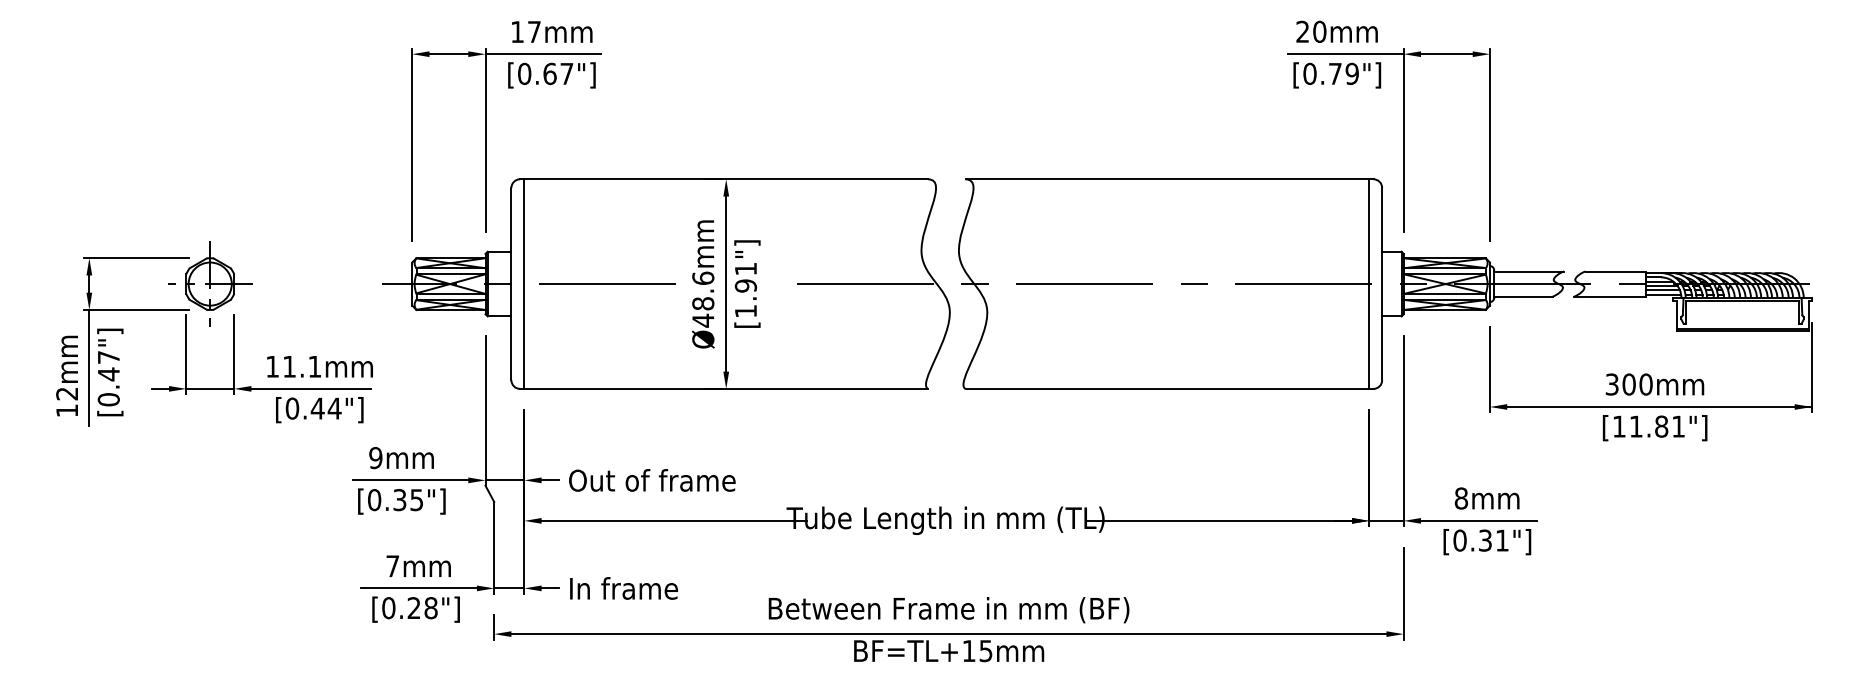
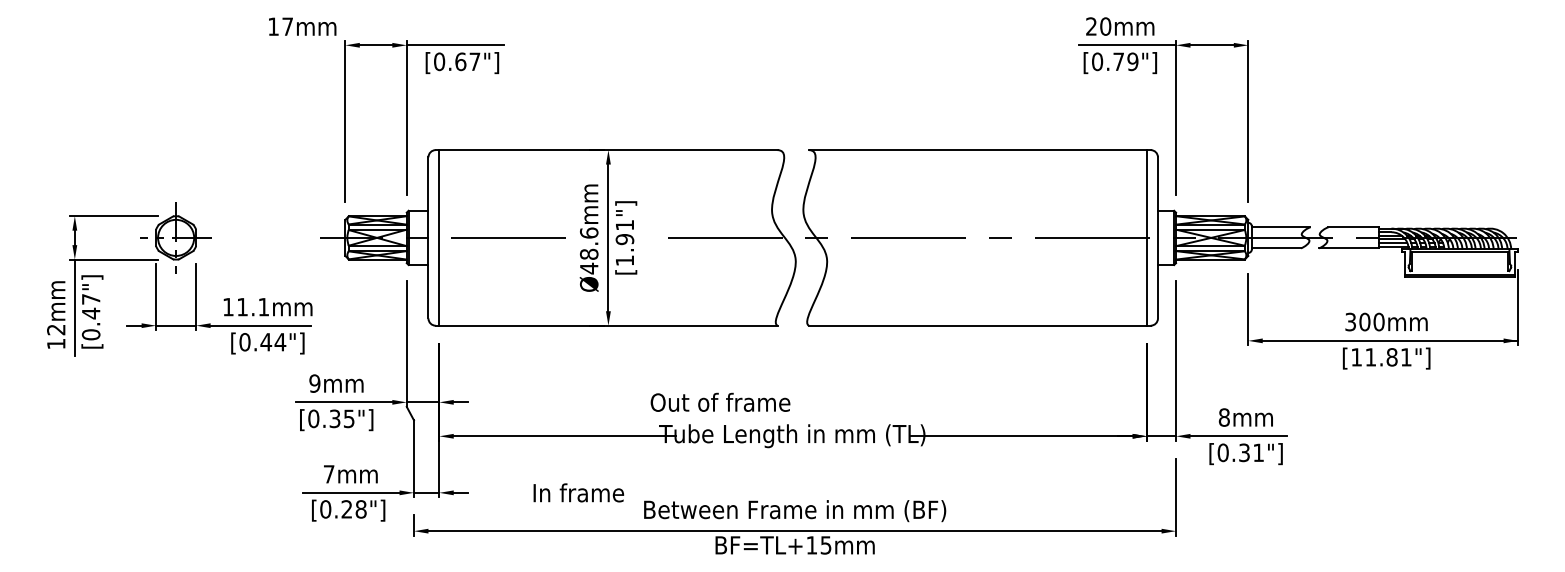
text: (552, 31) -> (302, 26), moved
text: (652, 479) -> (720, 401), moved
text: (623, 587) -> (578, 492), moved

